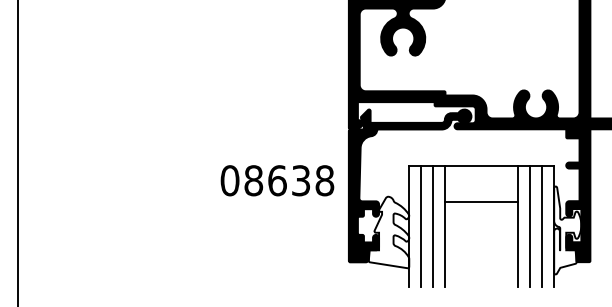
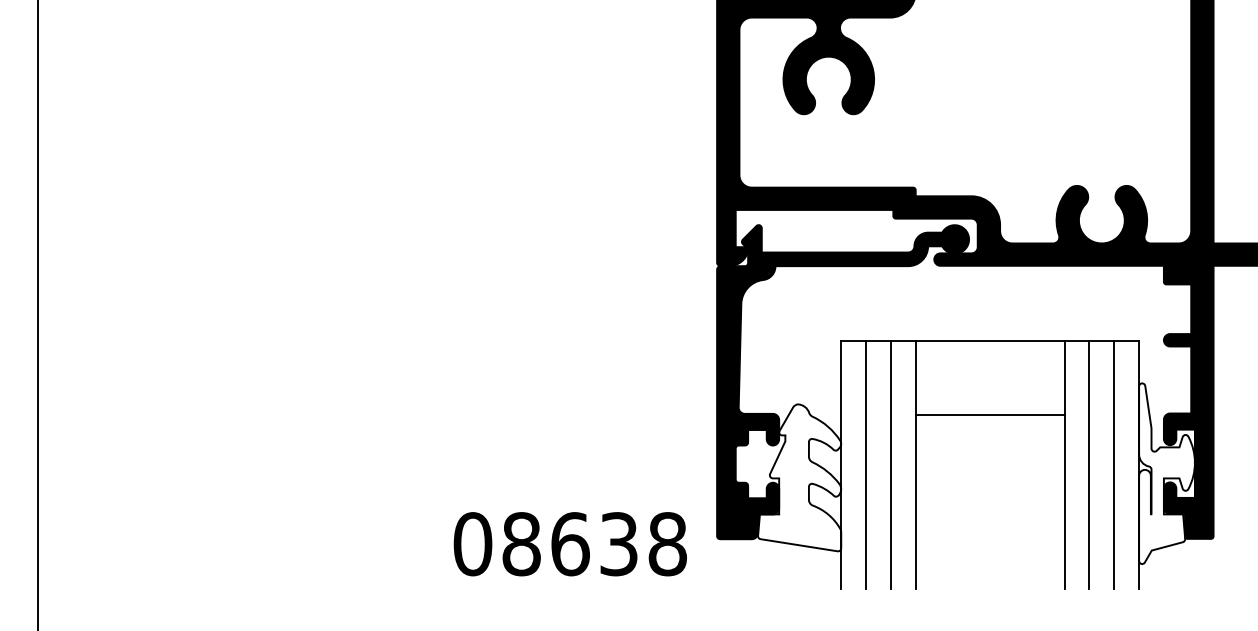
text: (277, 180) -> (570, 543), moved

